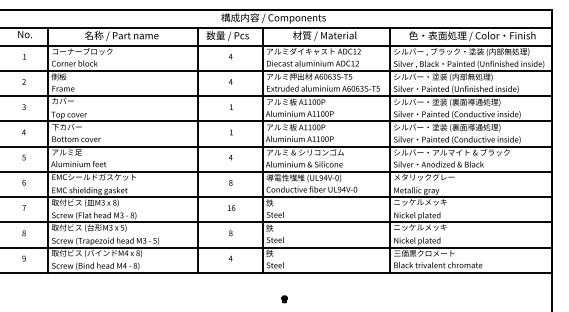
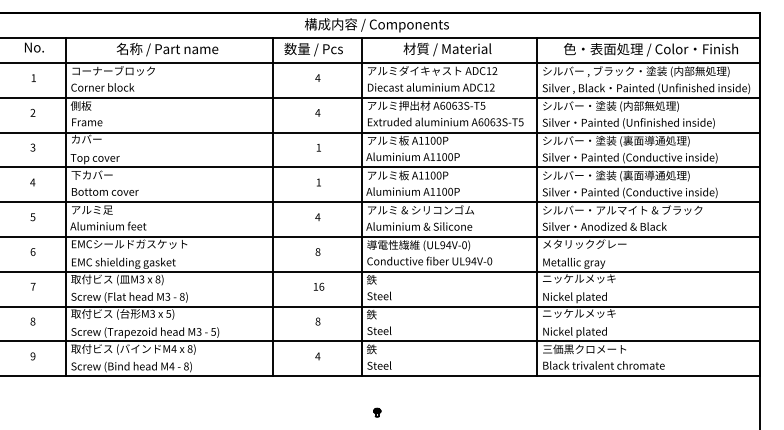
part: (284, 299) -> (377, 412), moved

